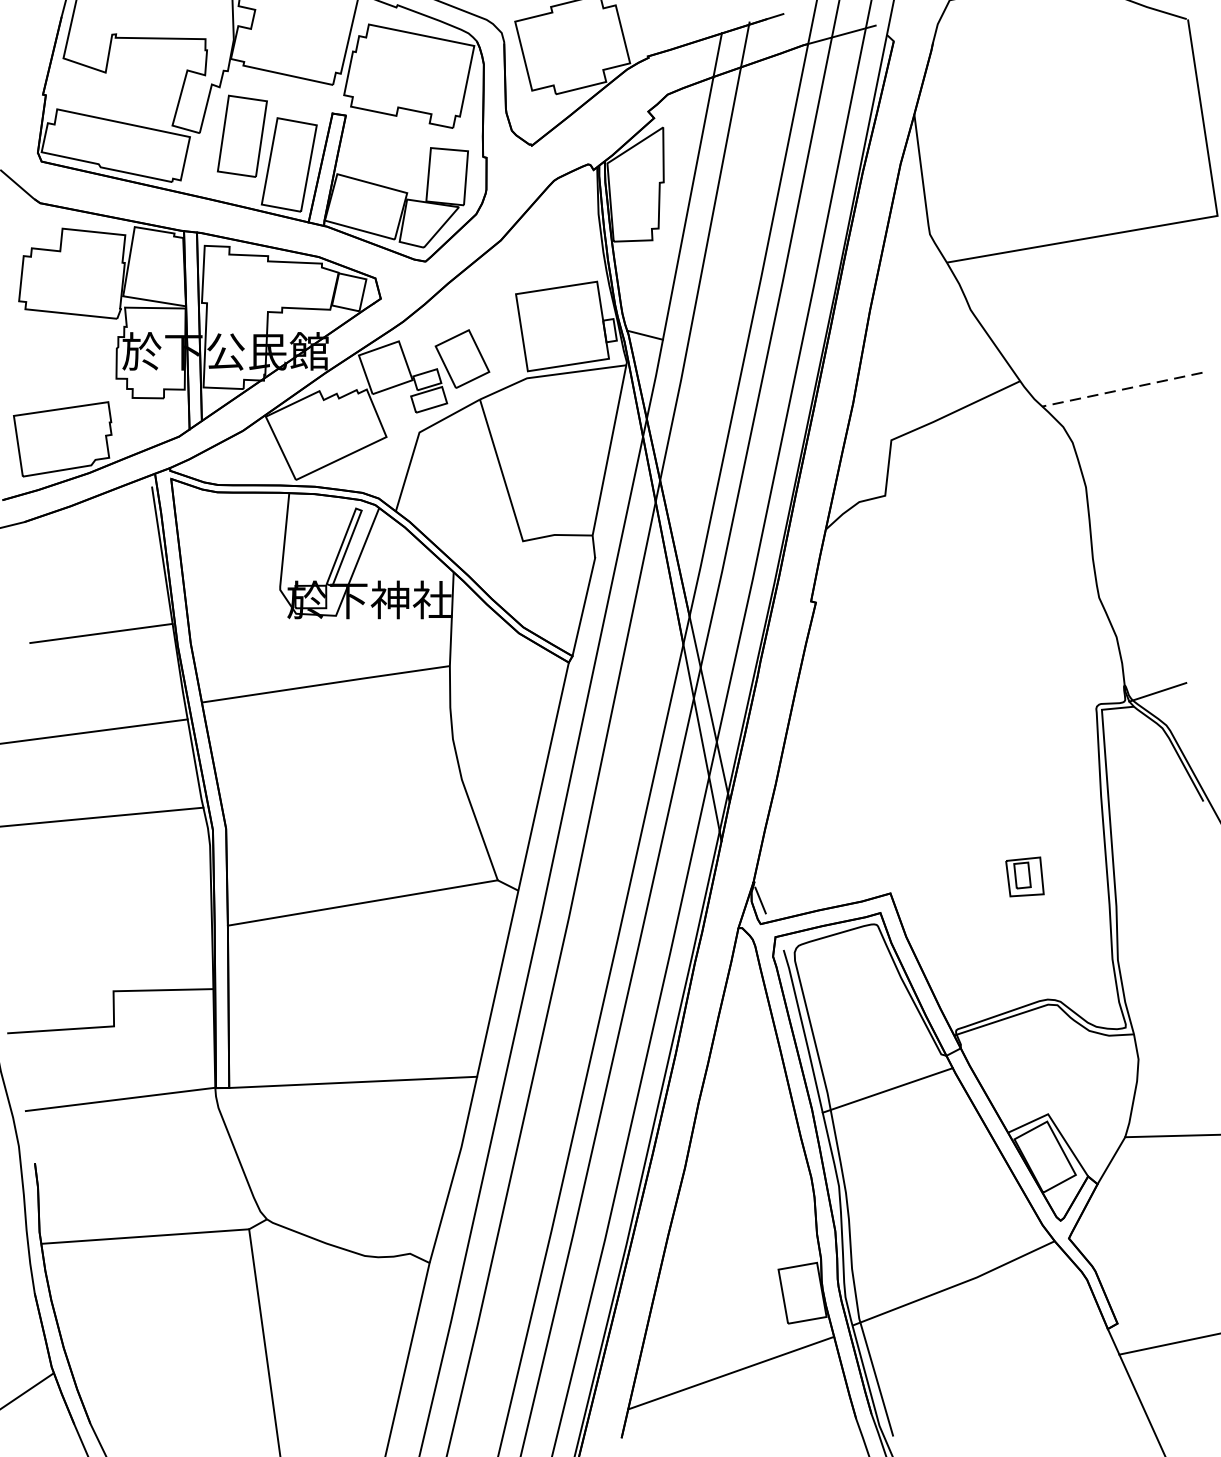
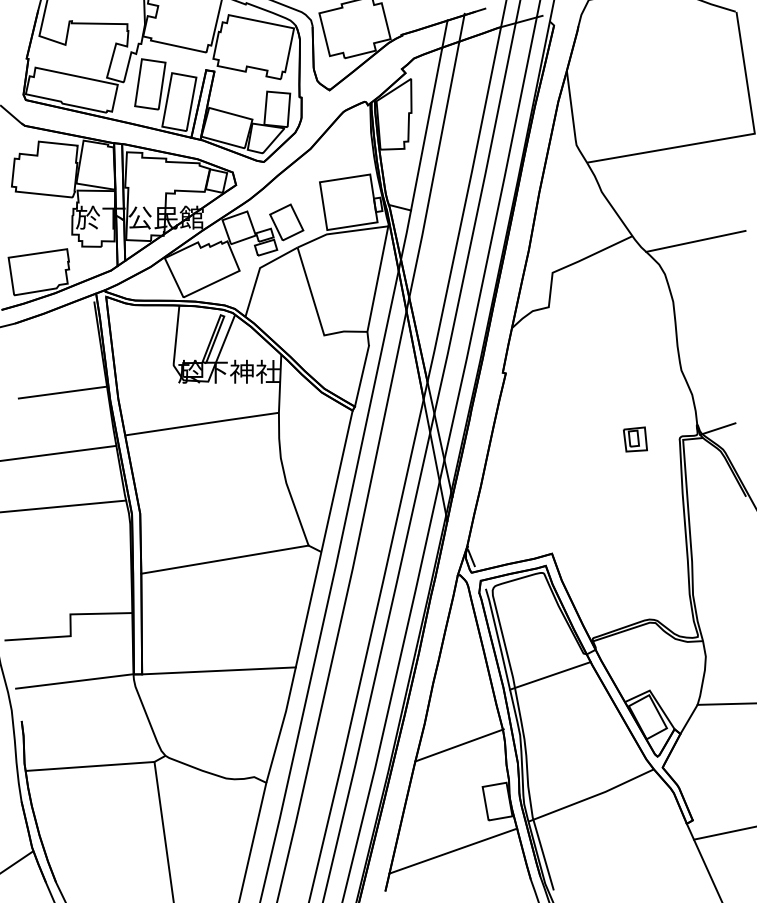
line: (1121, 389) -> (695, 241), dashed -> solid
part: (1025, 876) -> (635, 439), moved
line: (741, 1202) -> (459, 745), added

